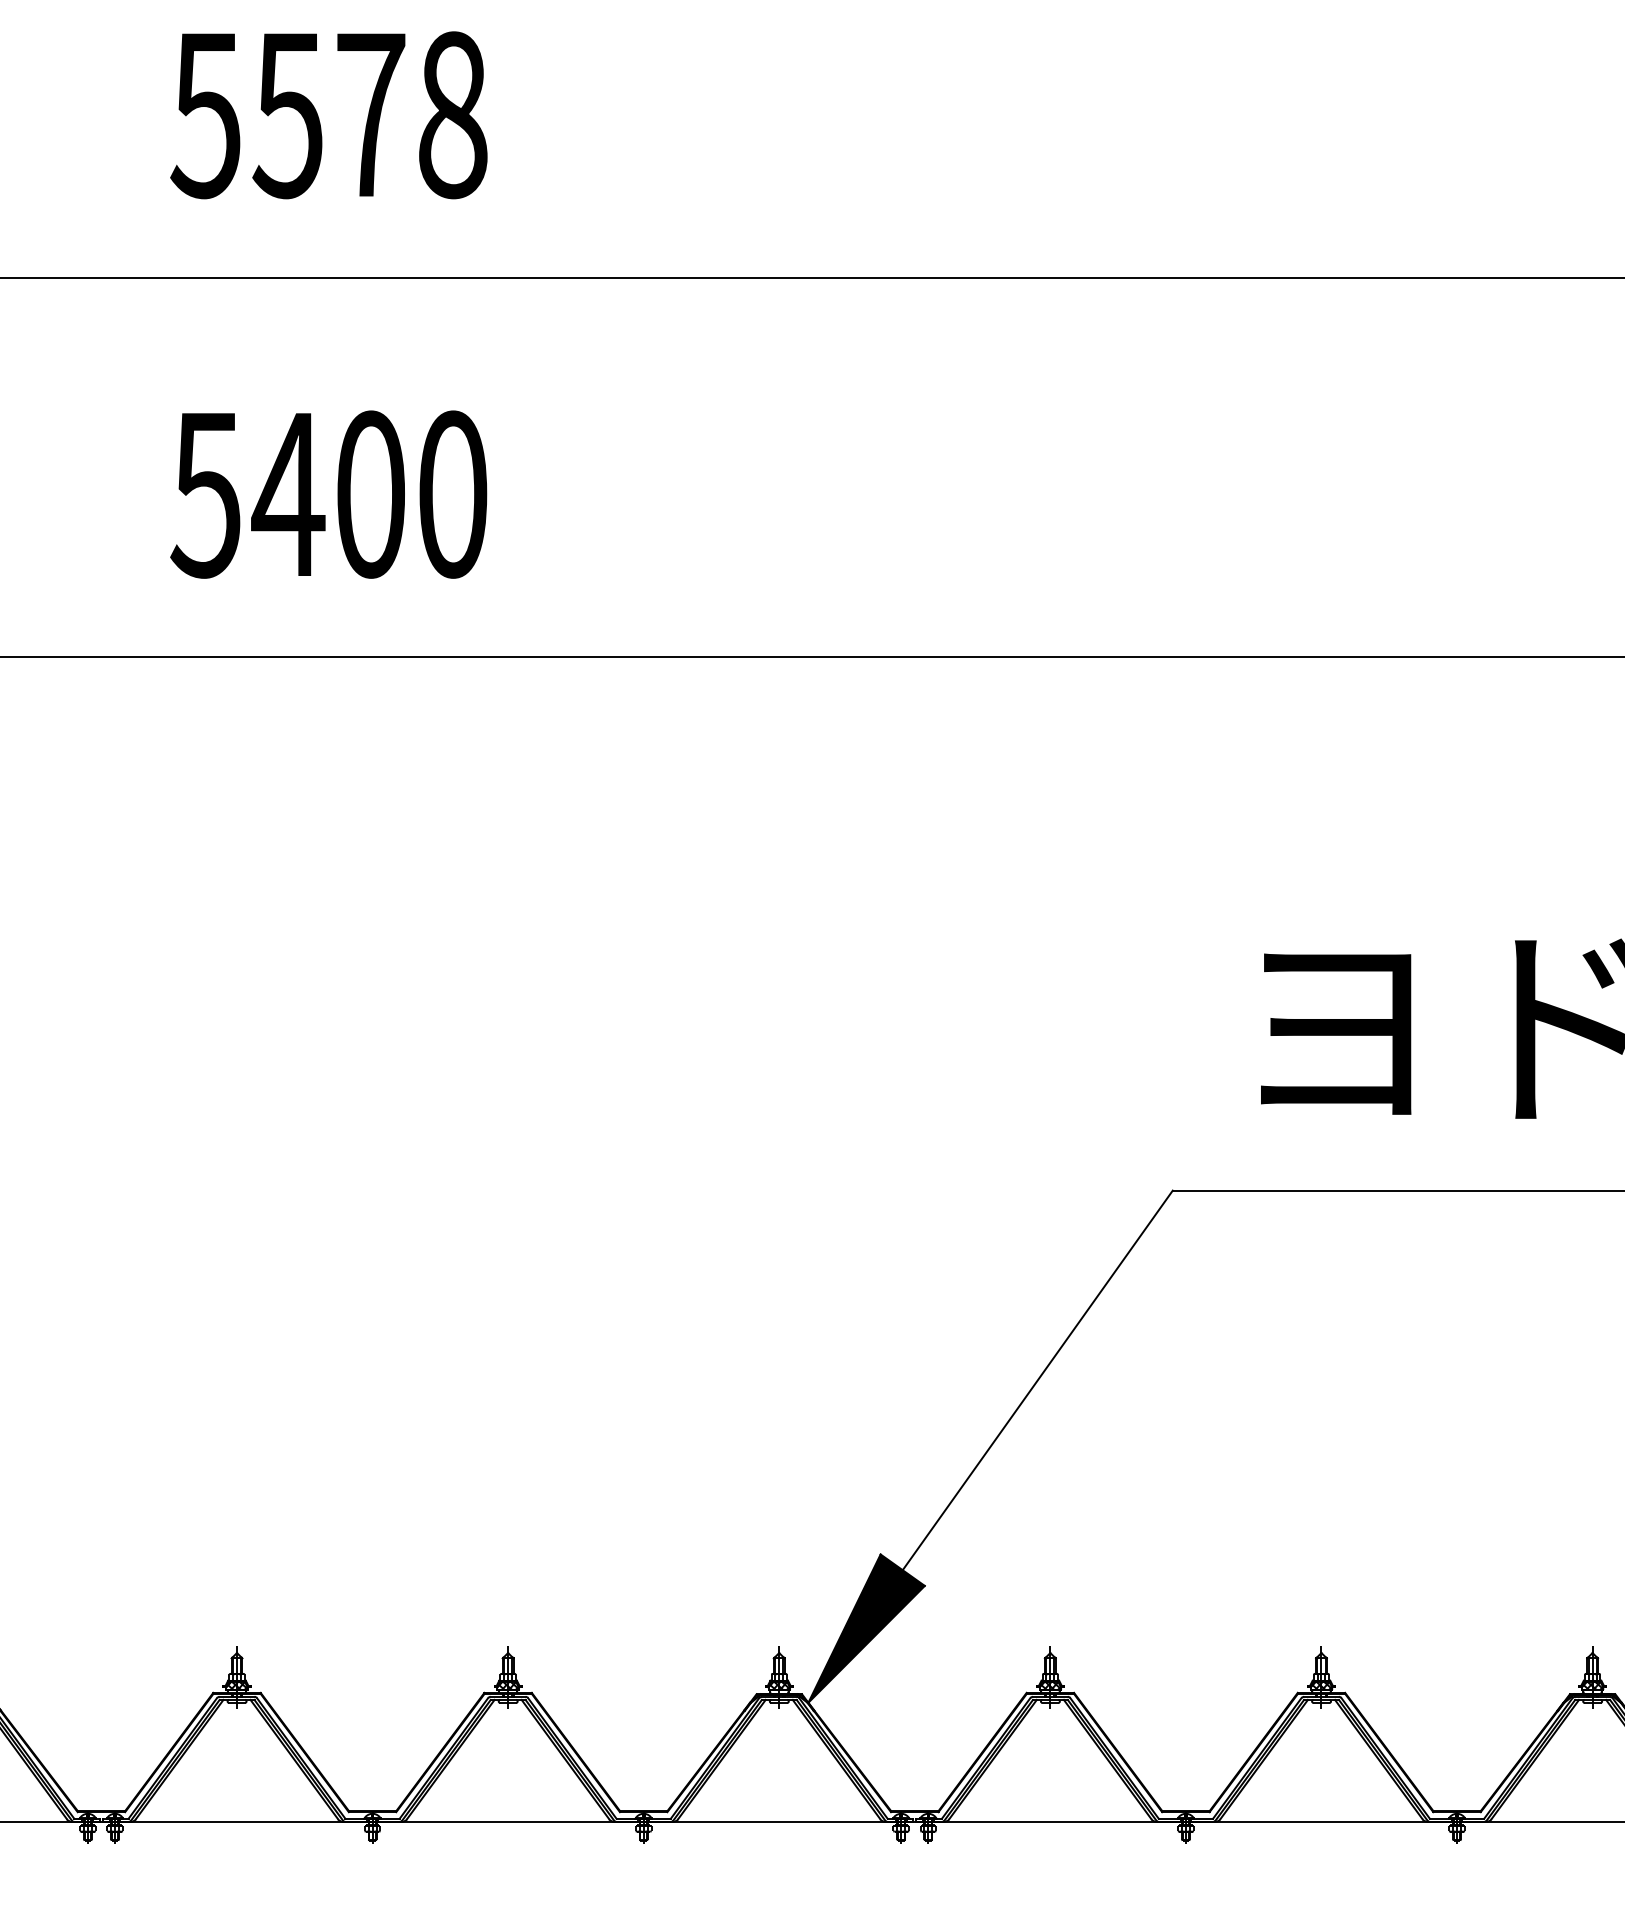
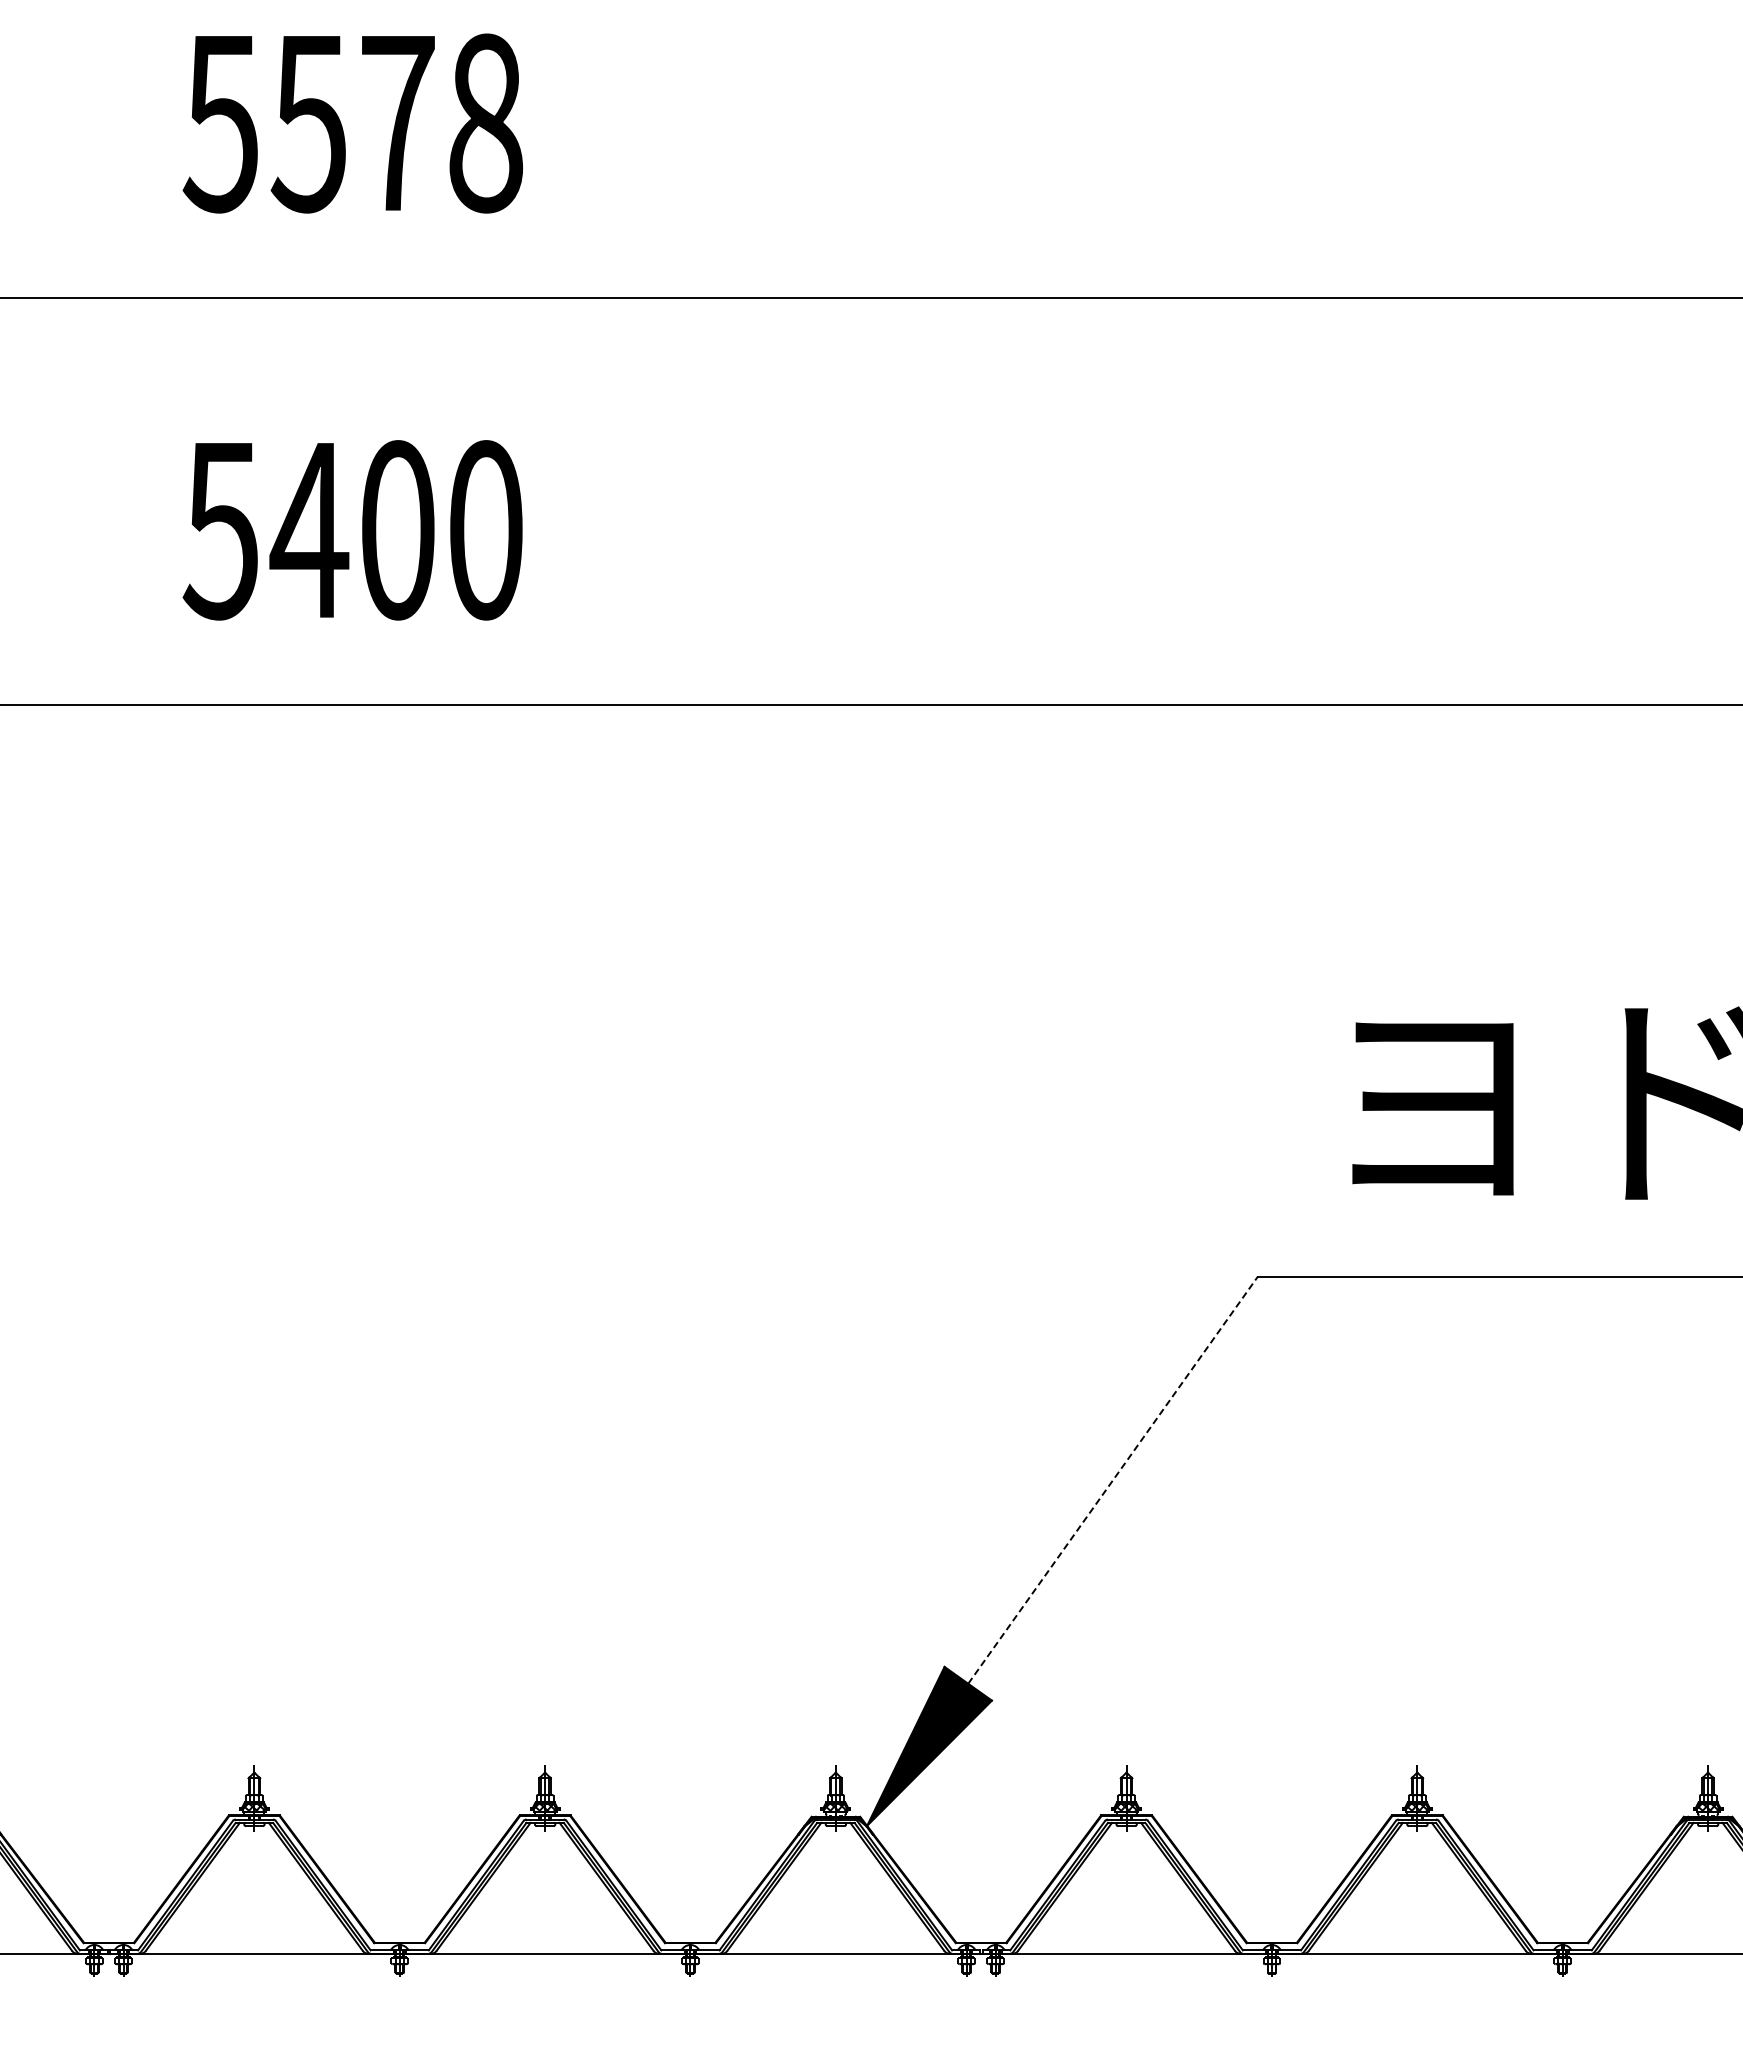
line: (1038, 1380) -> (1113, 1480), solid -> dashed

